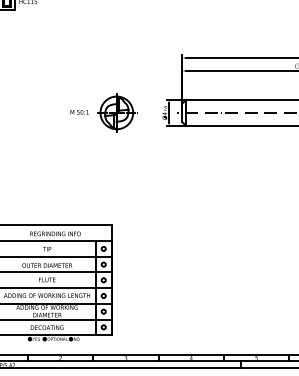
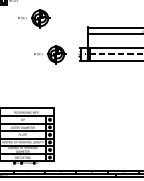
part: (71, 38) -> (34, 18), added

